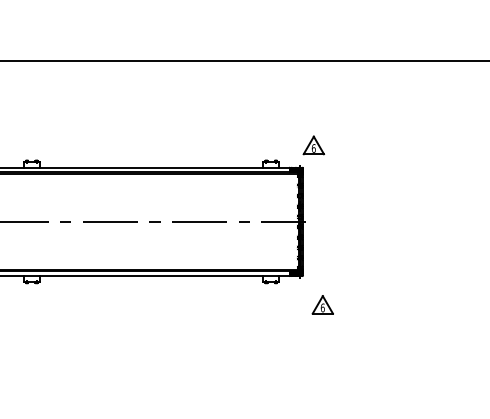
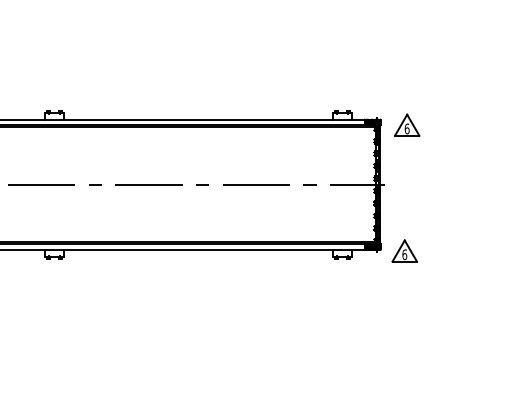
part: (313, 145) -> (406, 125), moved
part: (322, 304) -> (404, 250), moved

